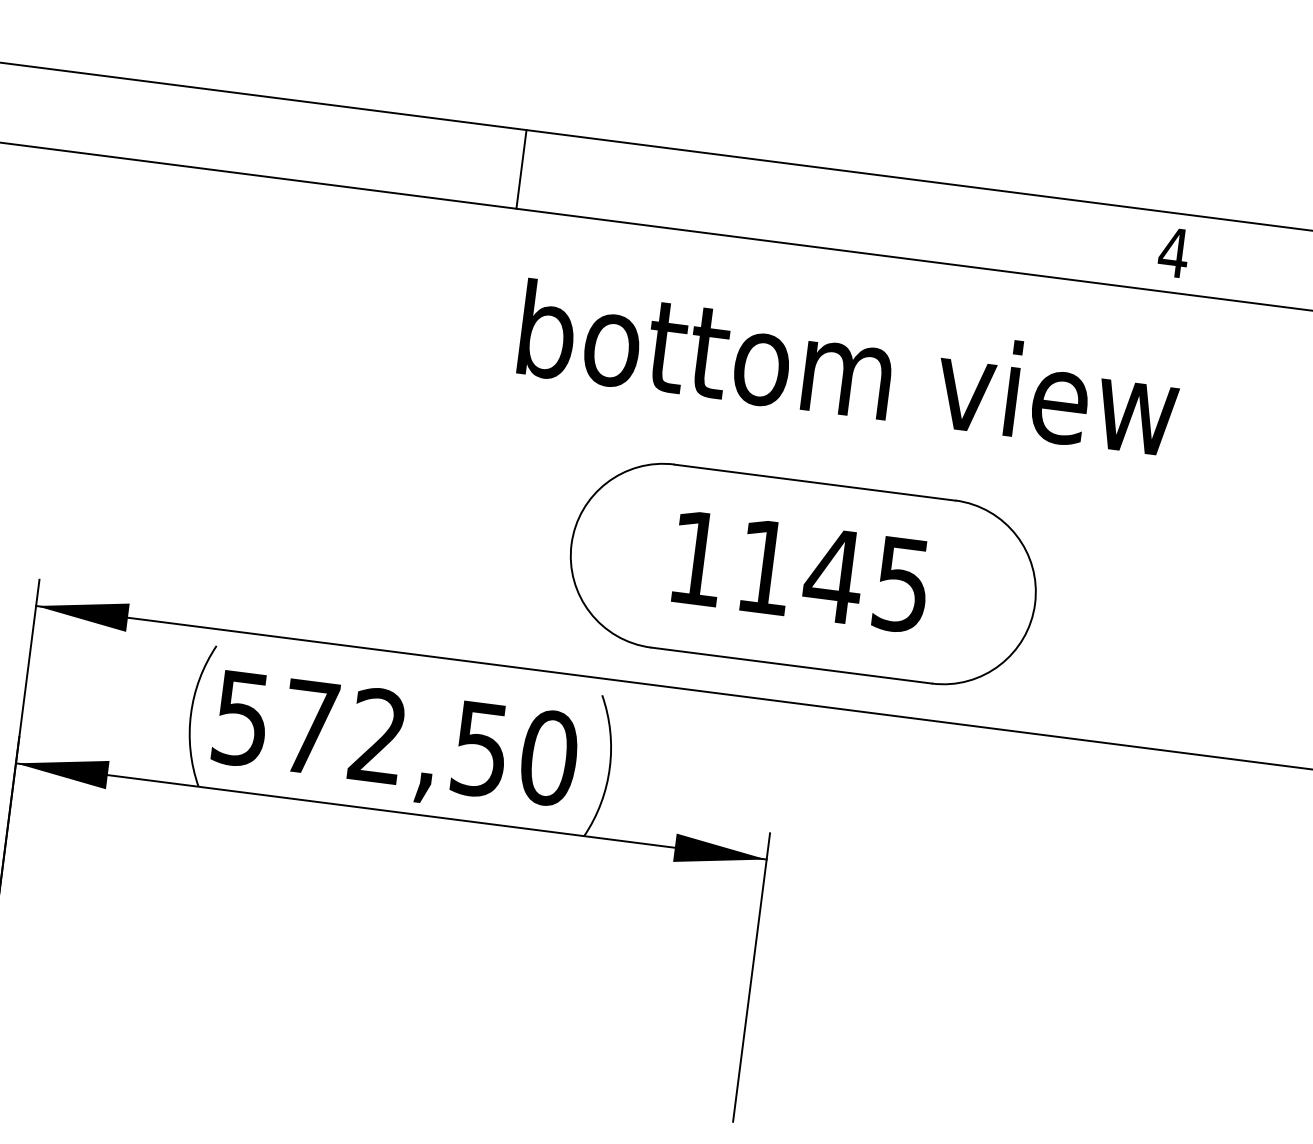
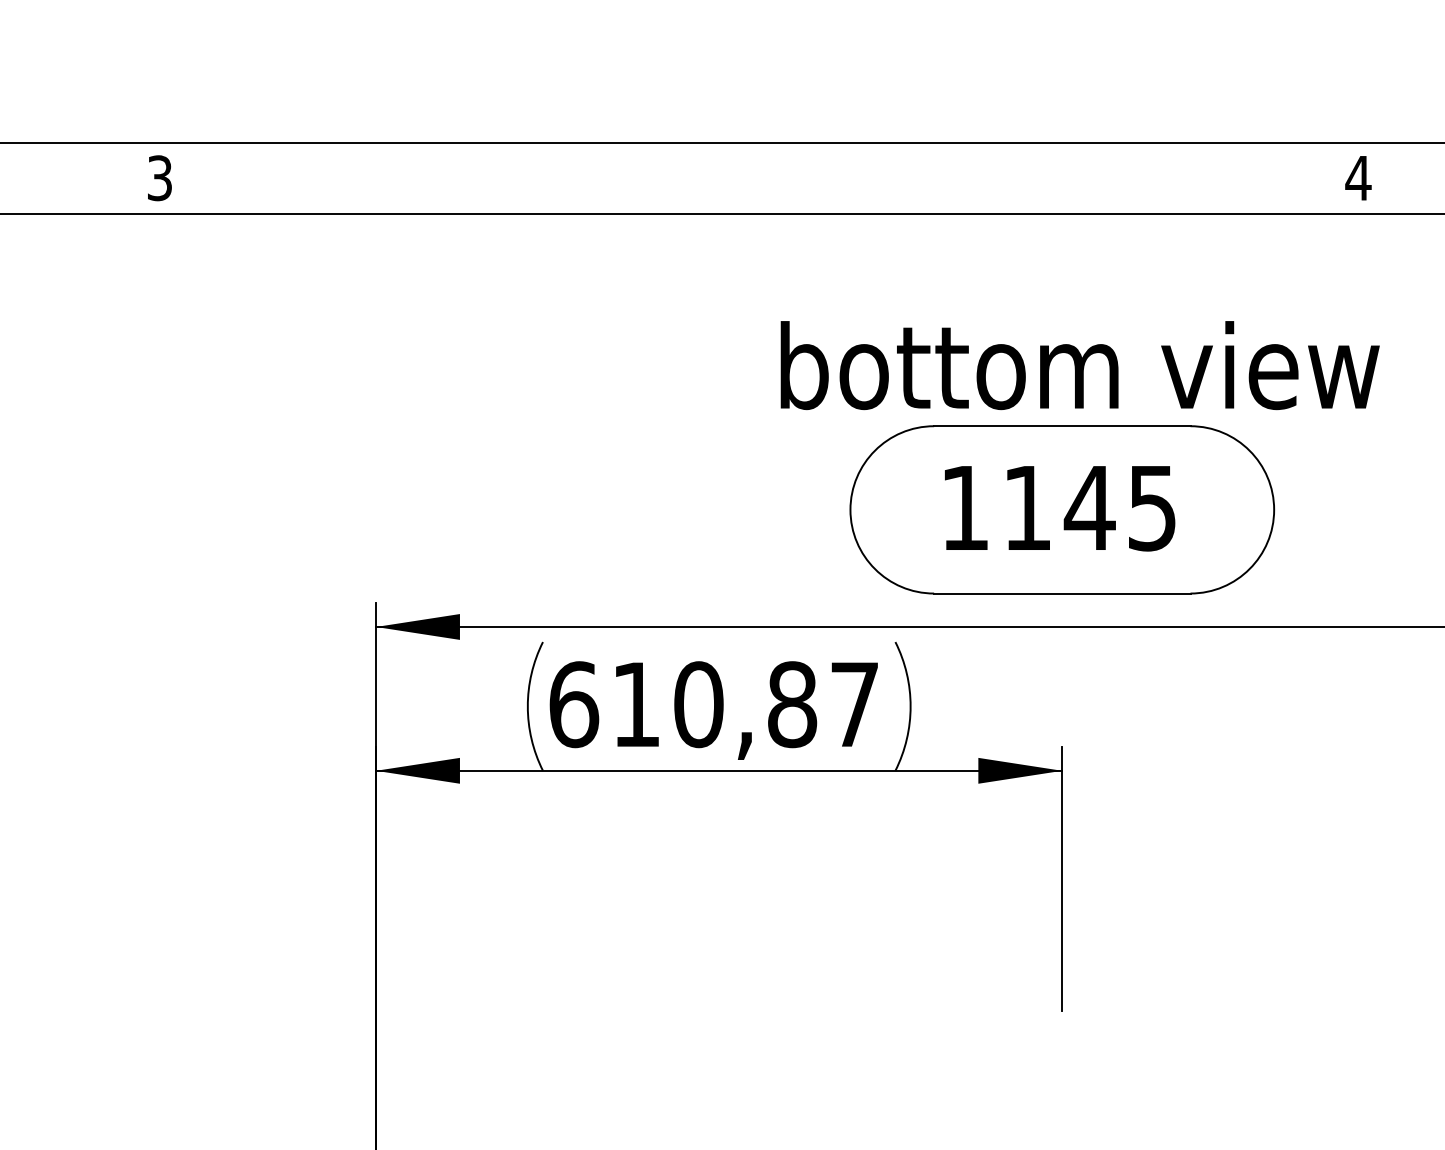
line: (521, 169) -> (762, 178), removed
text: (848, 368) -> (1079, 365), moved
text: (395, 738) -> (714, 704), 572,50 -> 610,87

